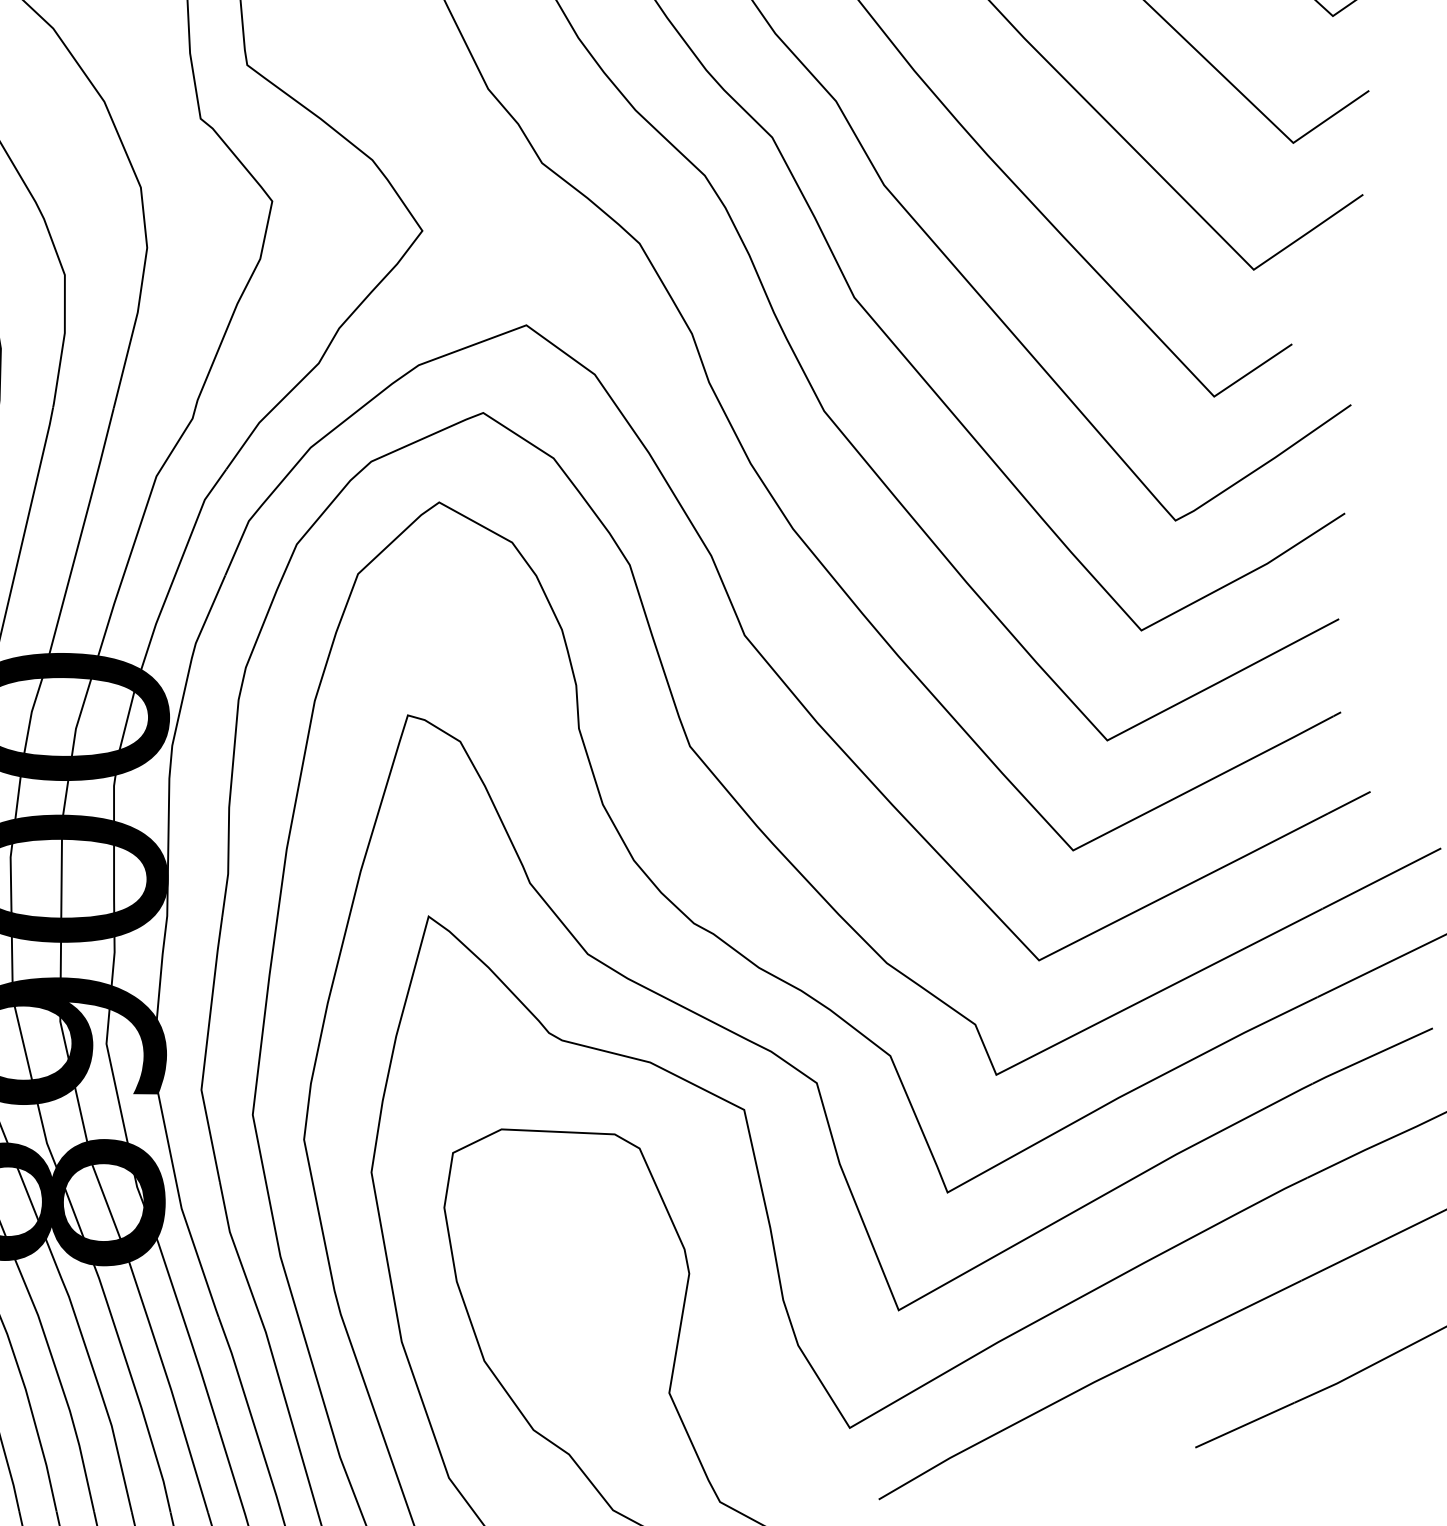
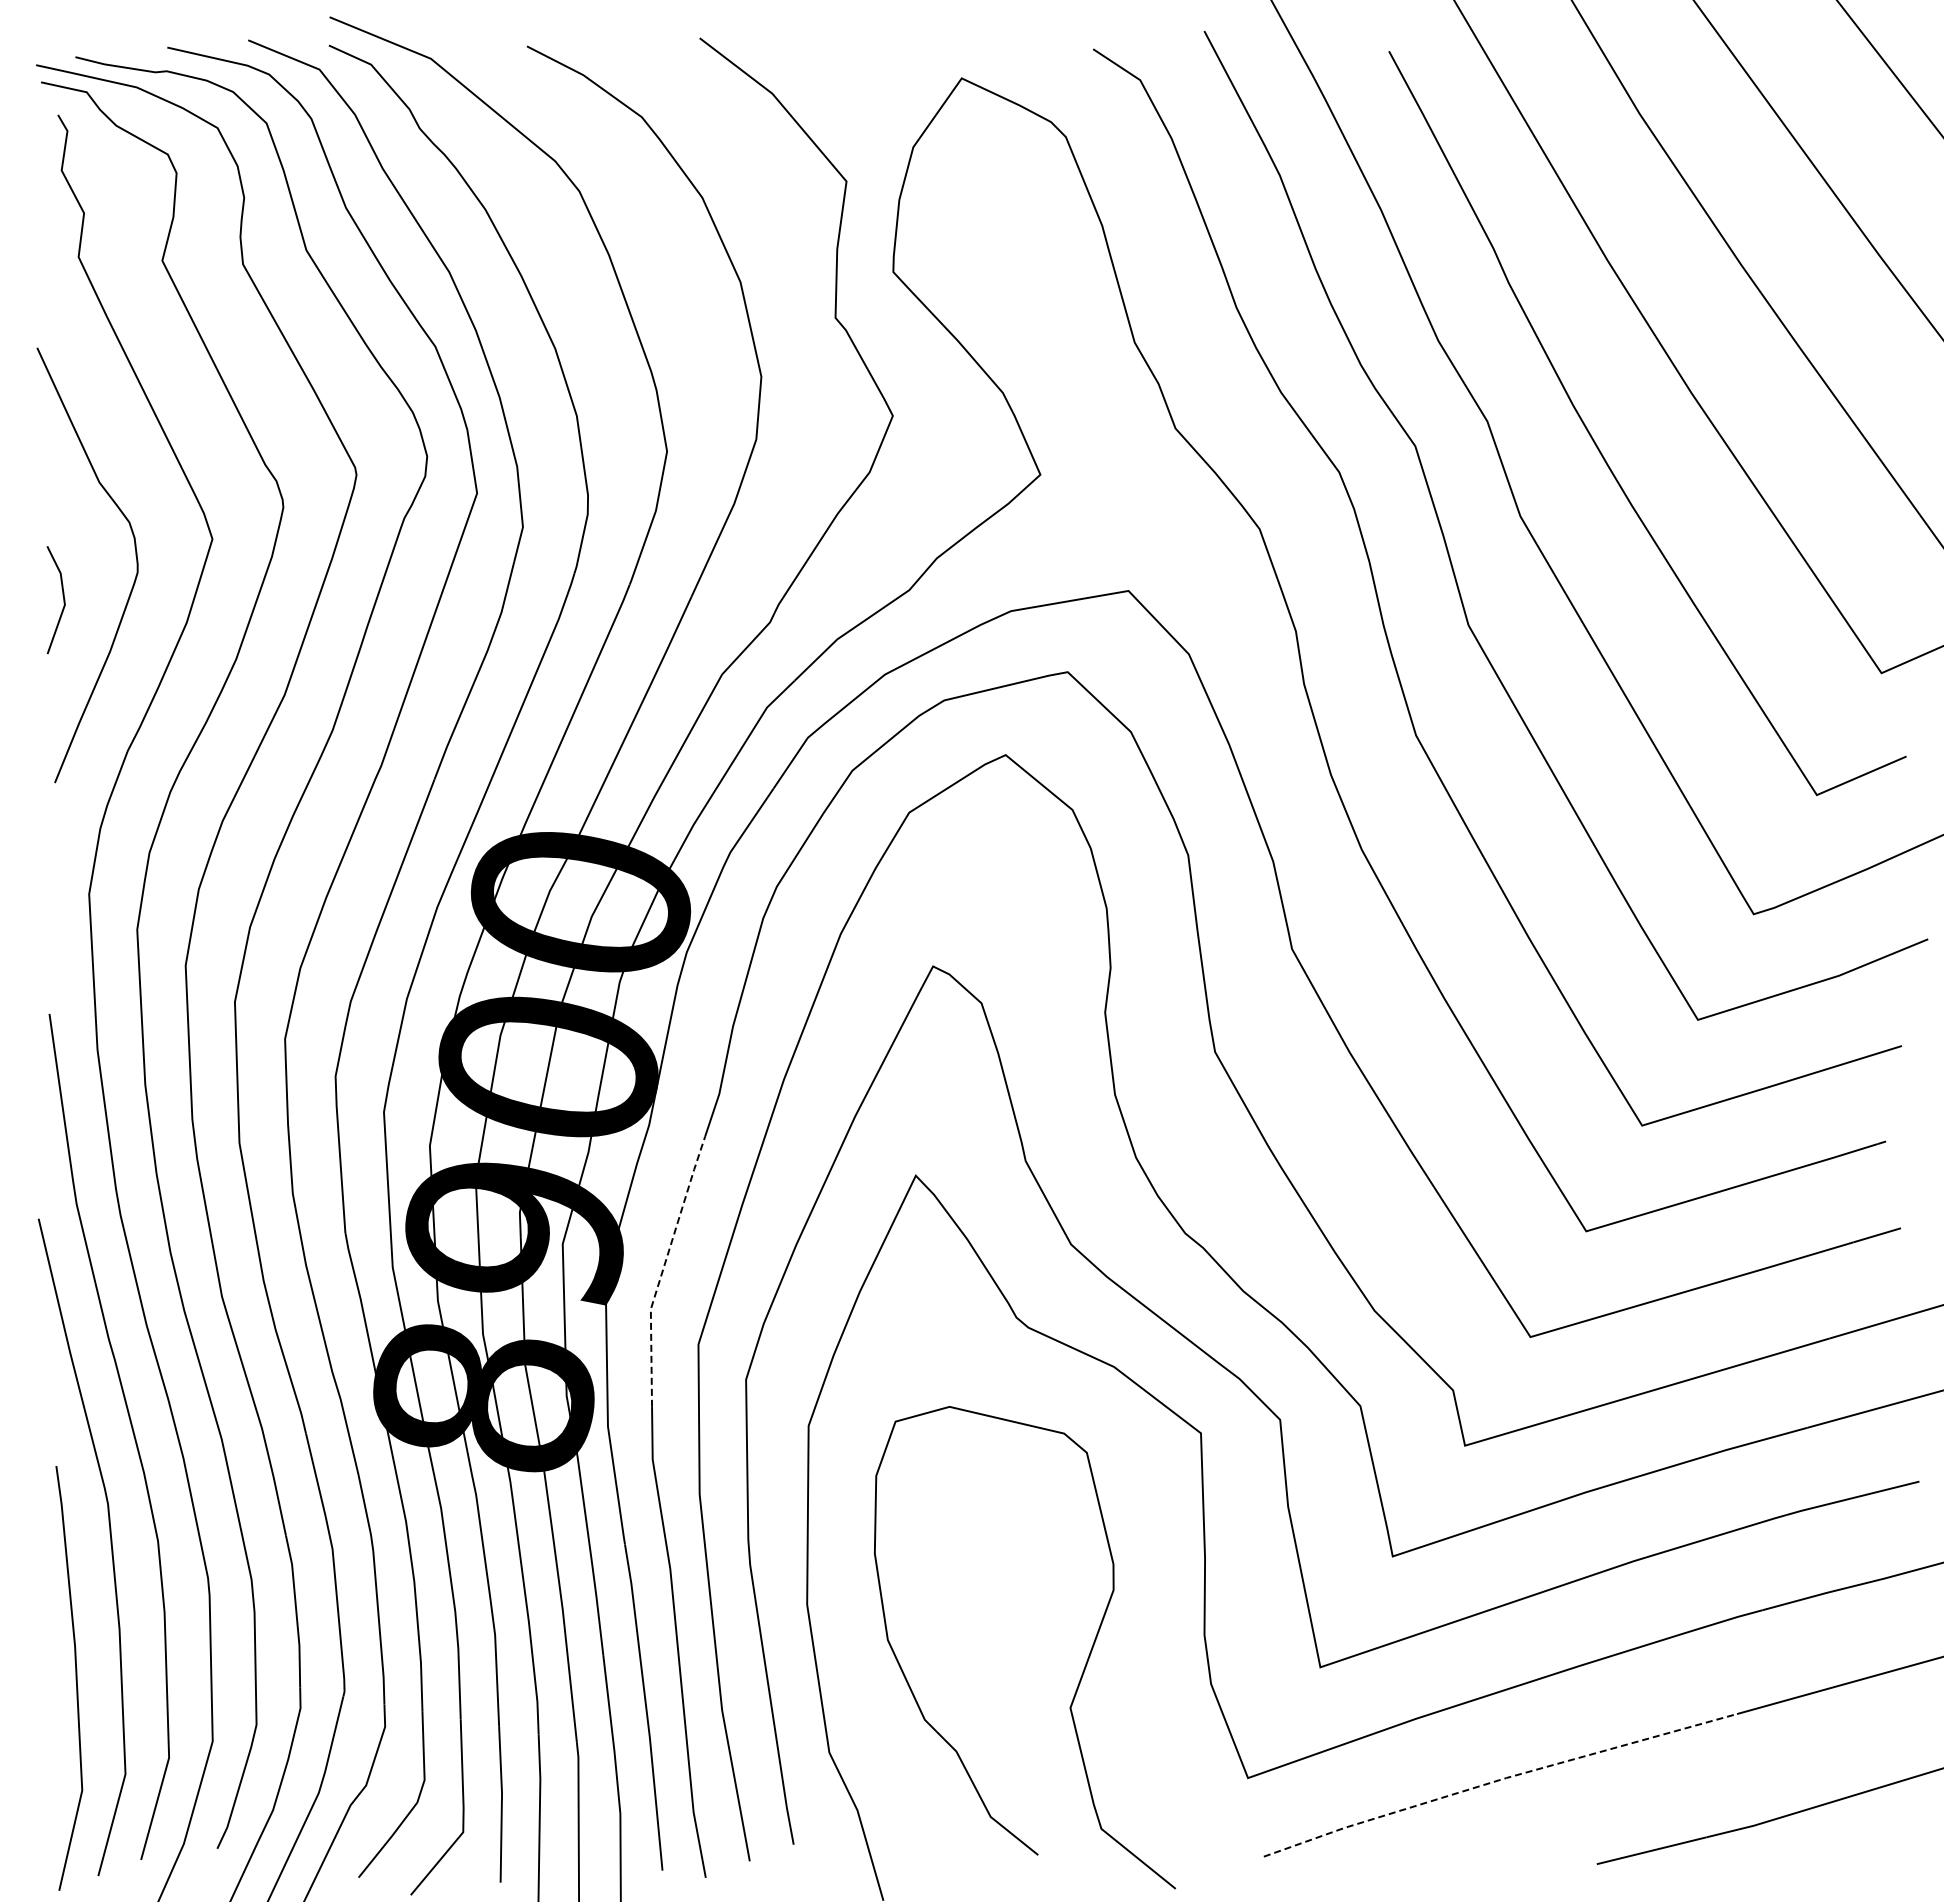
line: (206, 1050) -> (663, 1269), solid -> dashed
line: (1087, 1385) -> (1498, 1780), solid -> dashed

